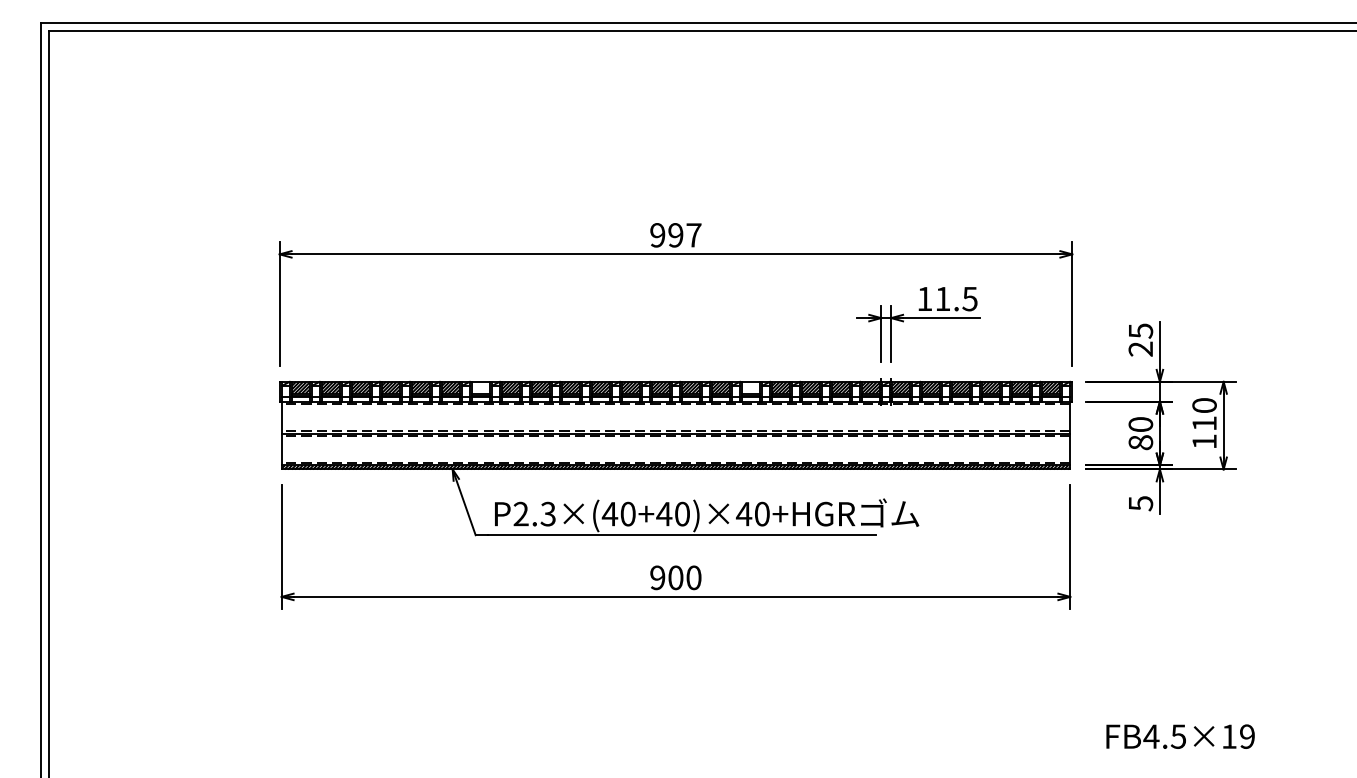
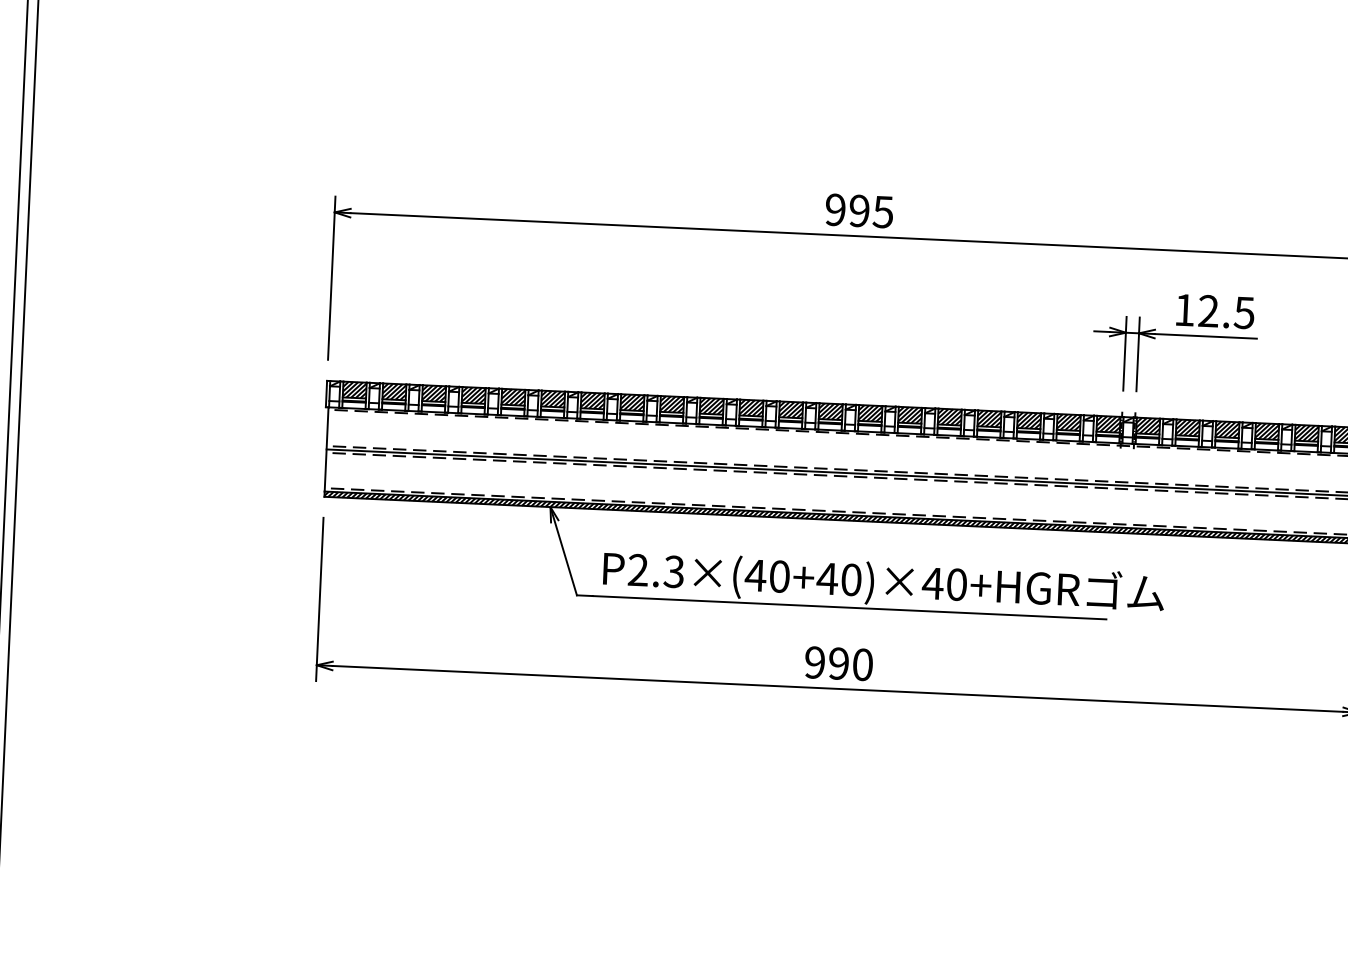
text: (693, 235) -> (882, 212), 997 -> 995
text: (942, 298) -> (1208, 310), 11.5 -> 12.5
hatch: (480, 387) -> (592, 400), added
hatch: (750, 387) -> (949, 416), added
text: (675, 577) -> (838, 663), 900 -> 990

